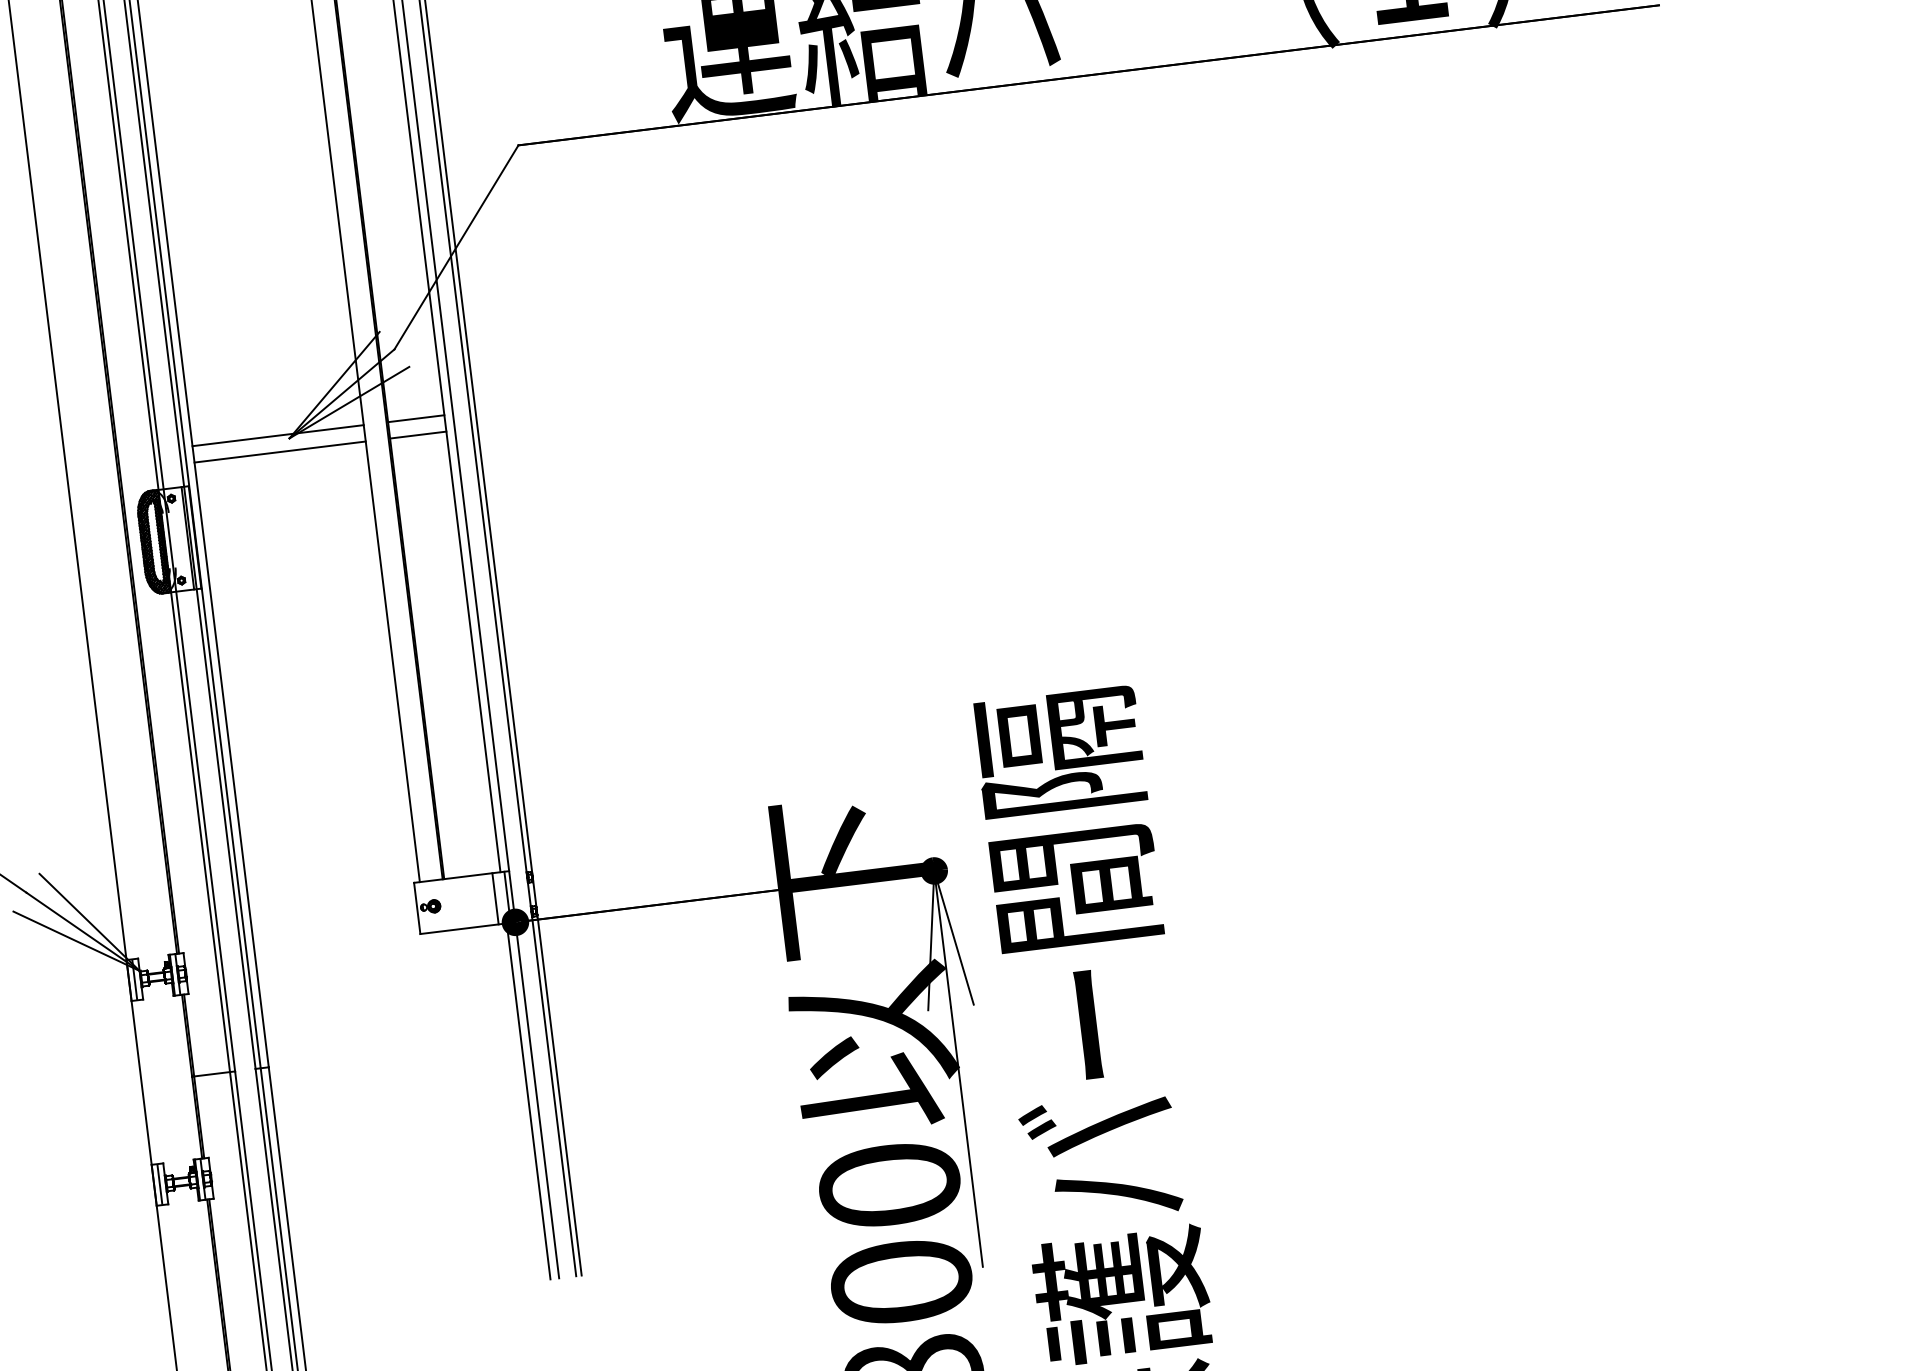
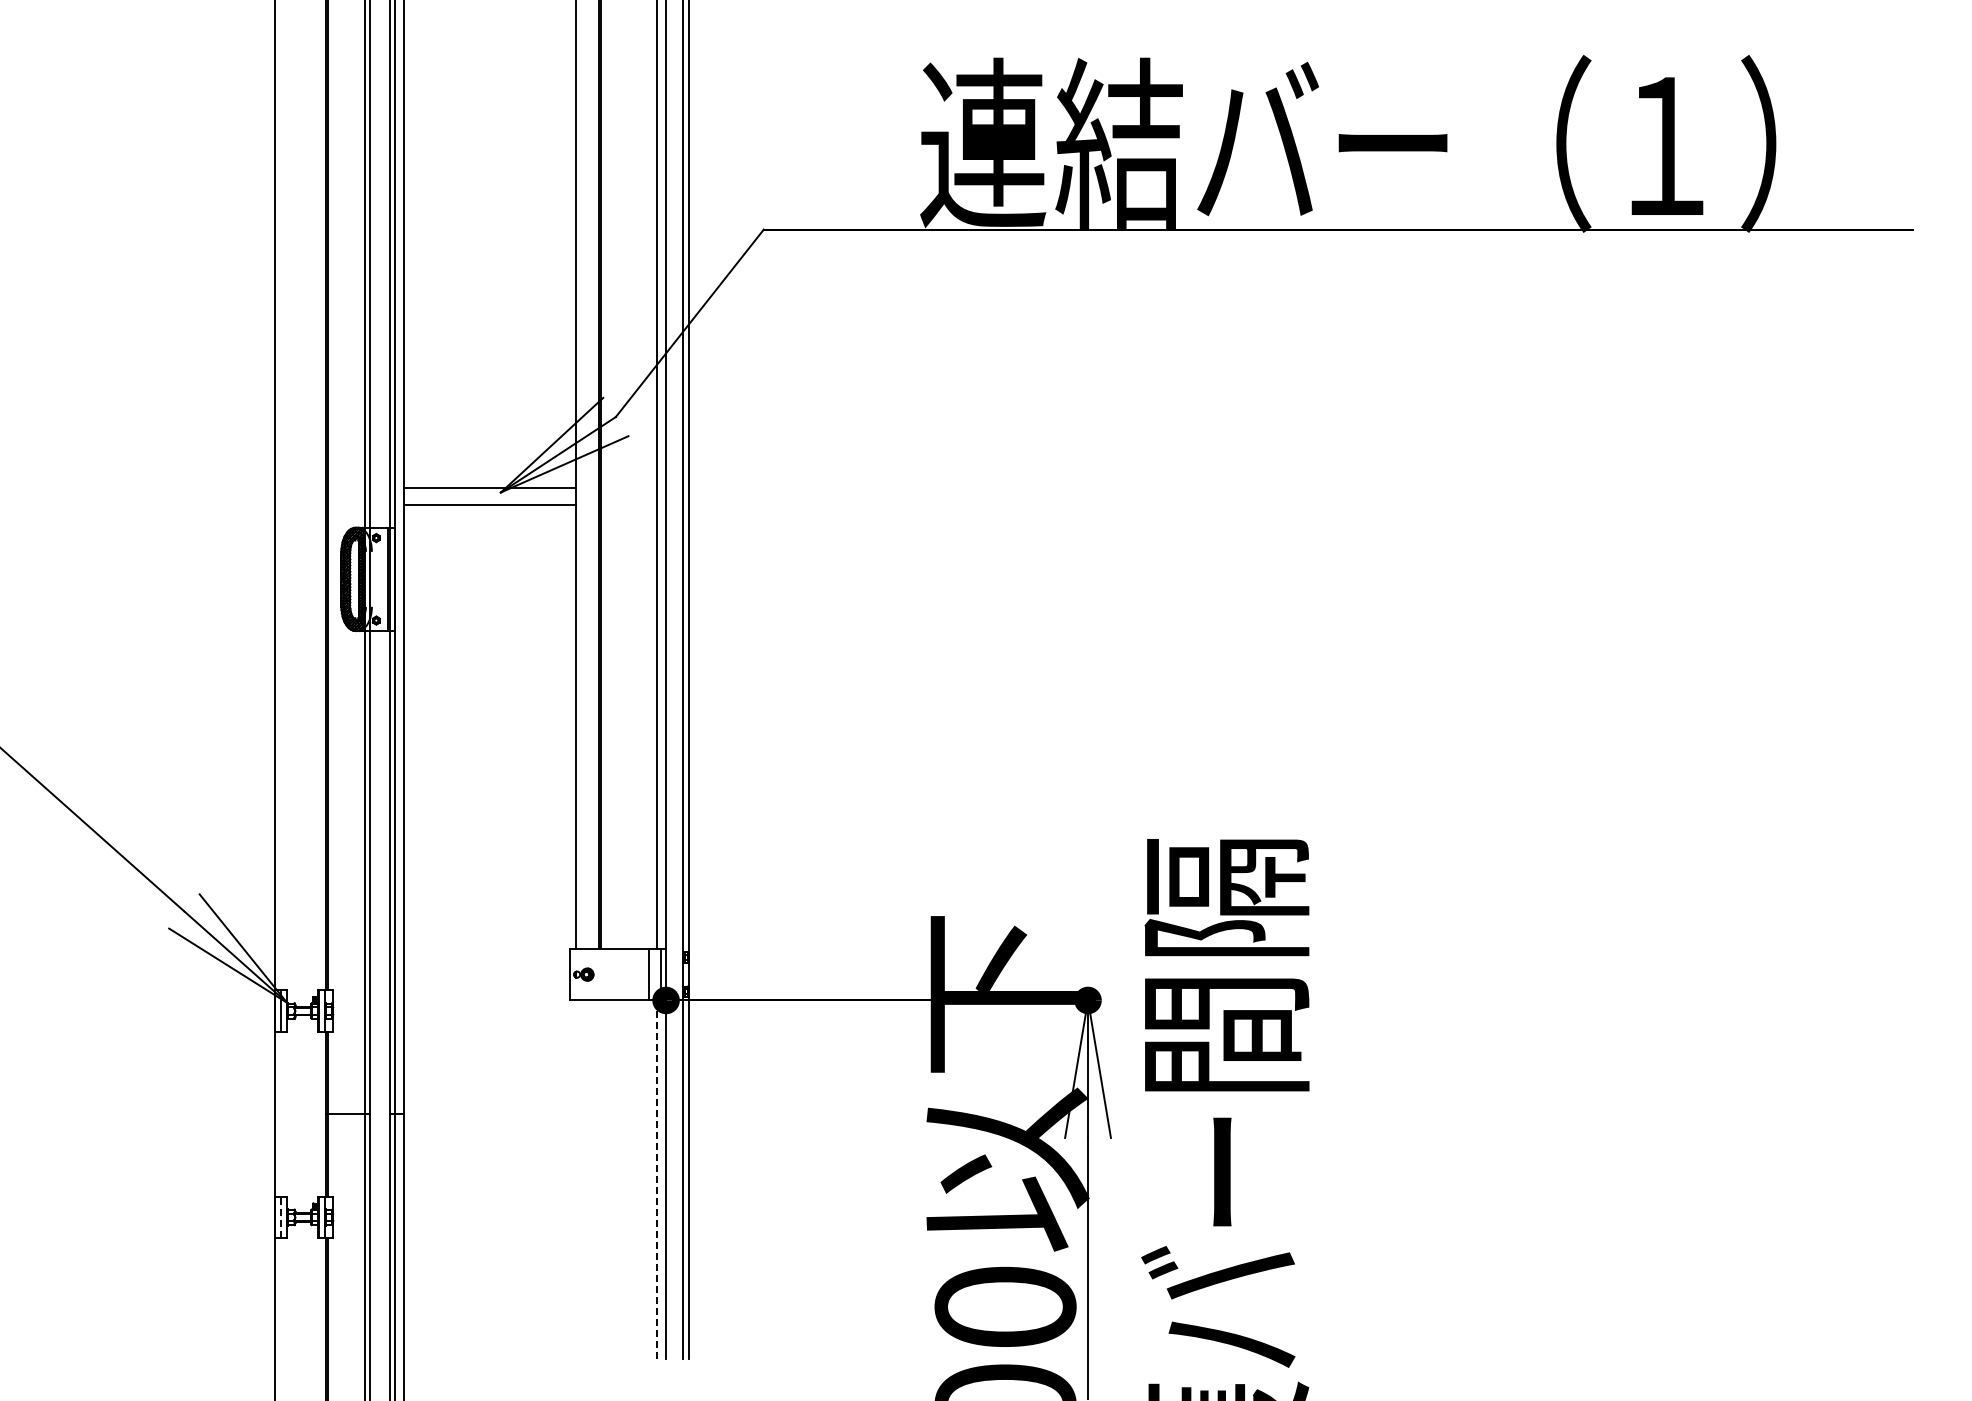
line: (415, 418) -> (628, 488), removed
line: (417, 434) -> (628, 504), removed
line: (528, 1102) -> (657, 1180), solid -> dashed
line: (160, 1184) -> (281, 1217), solid -> dashed

